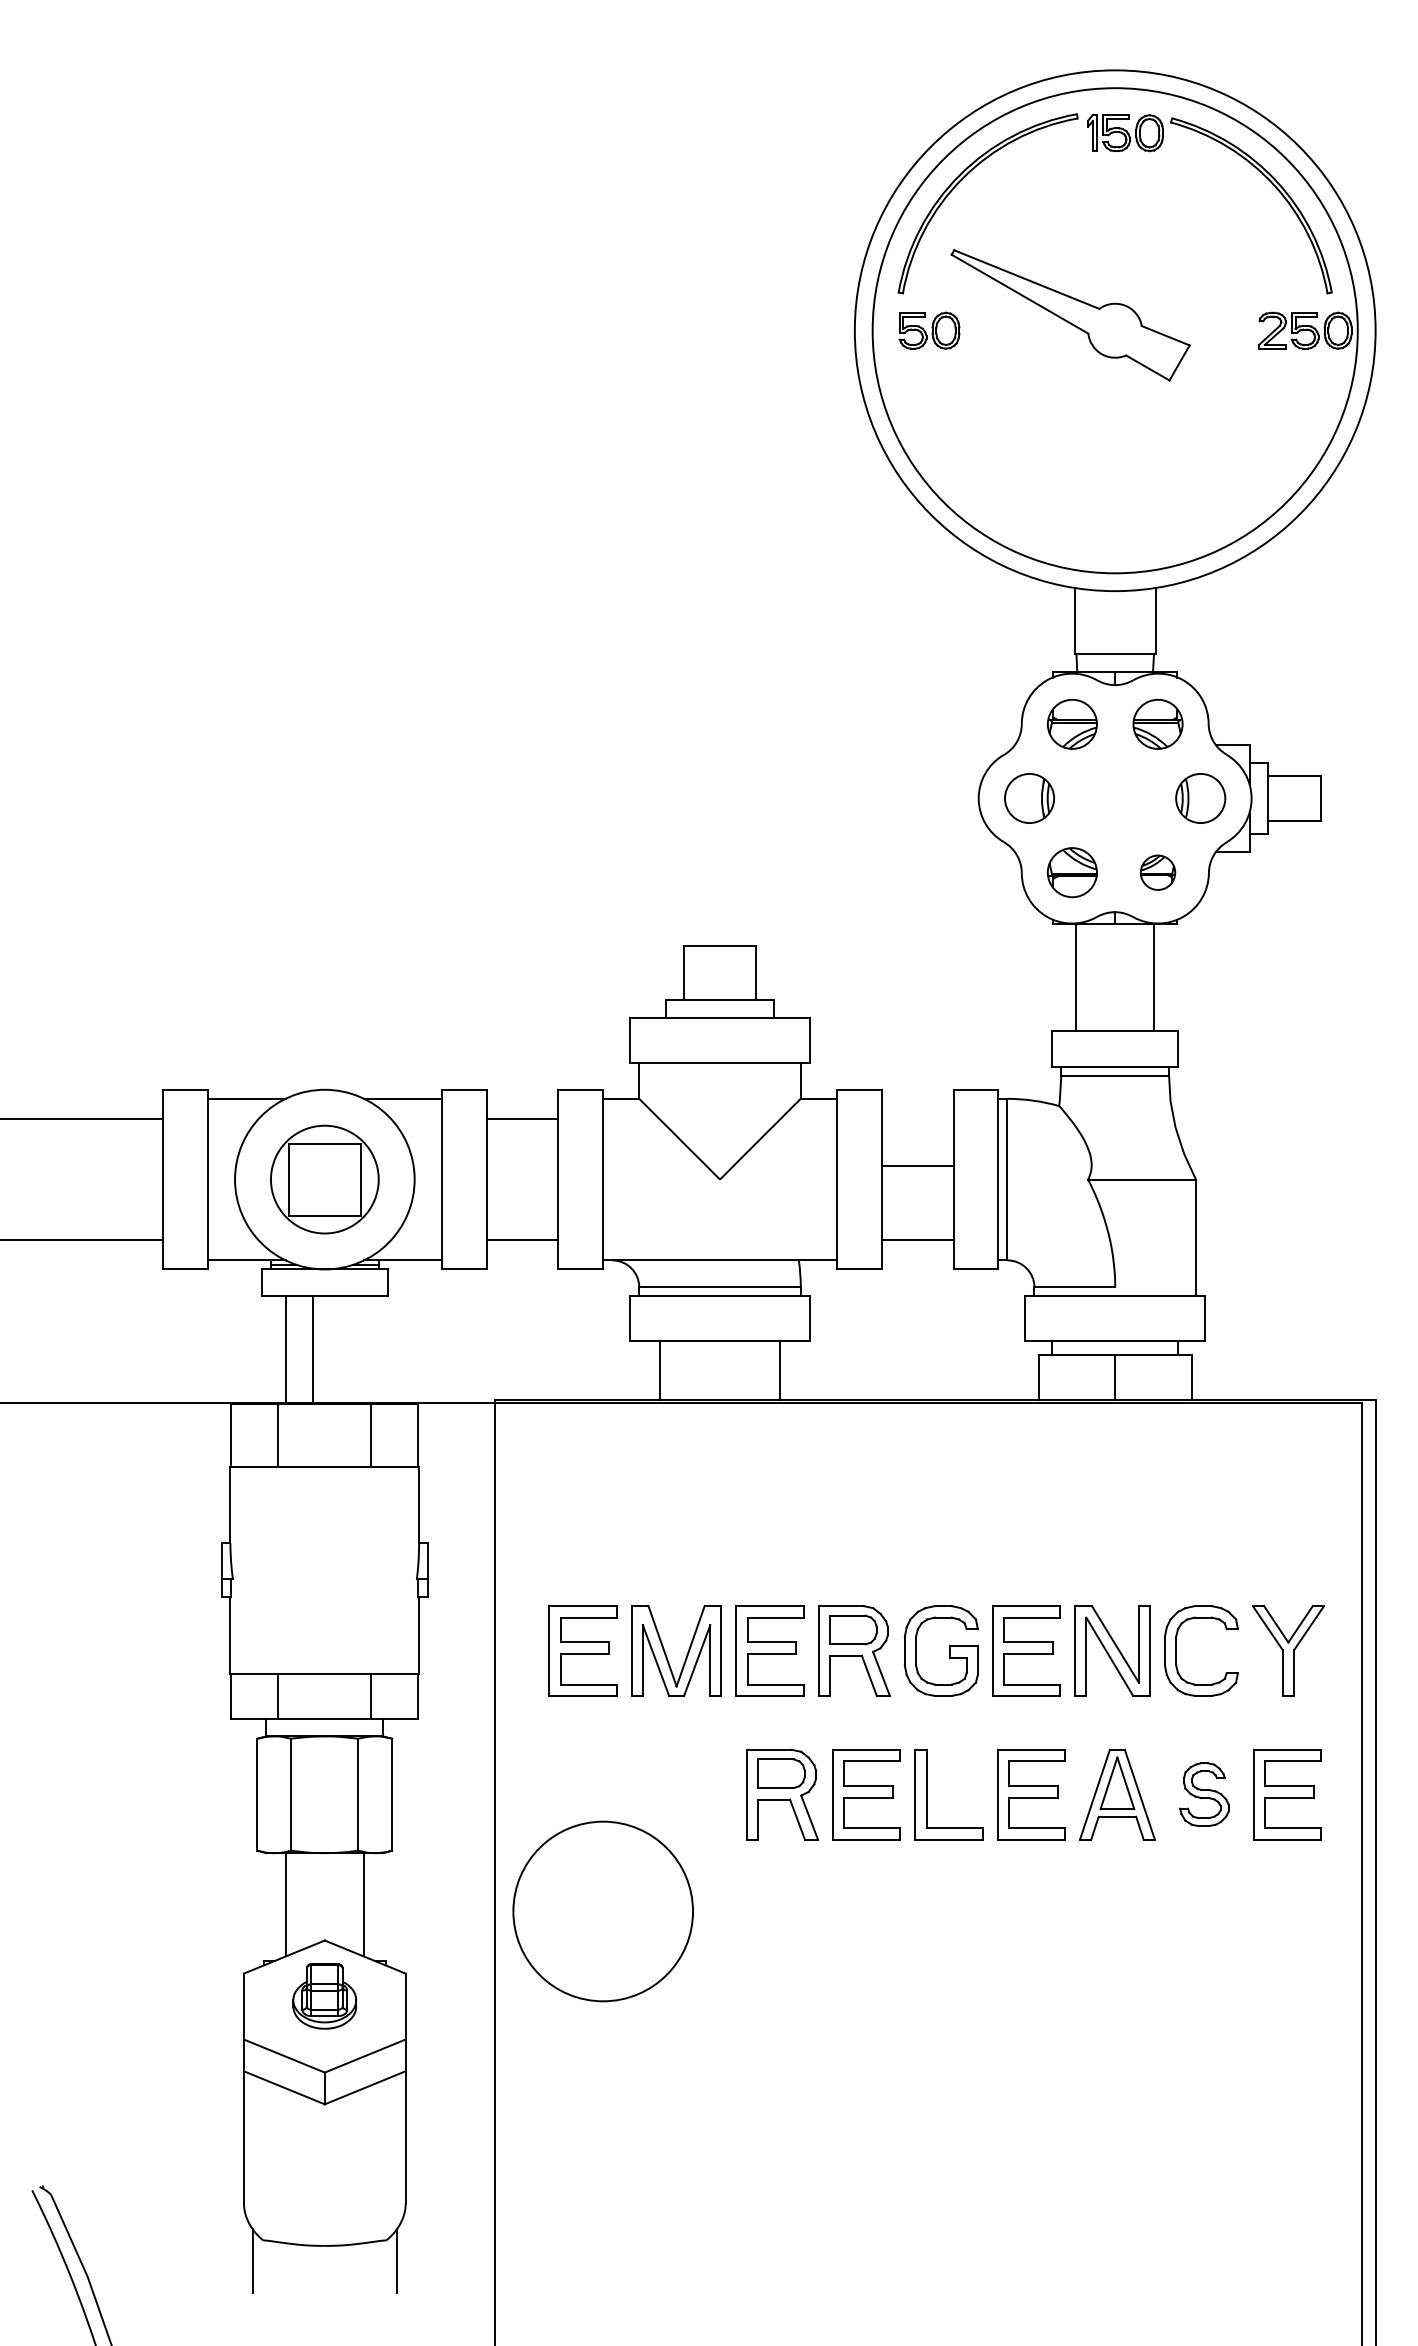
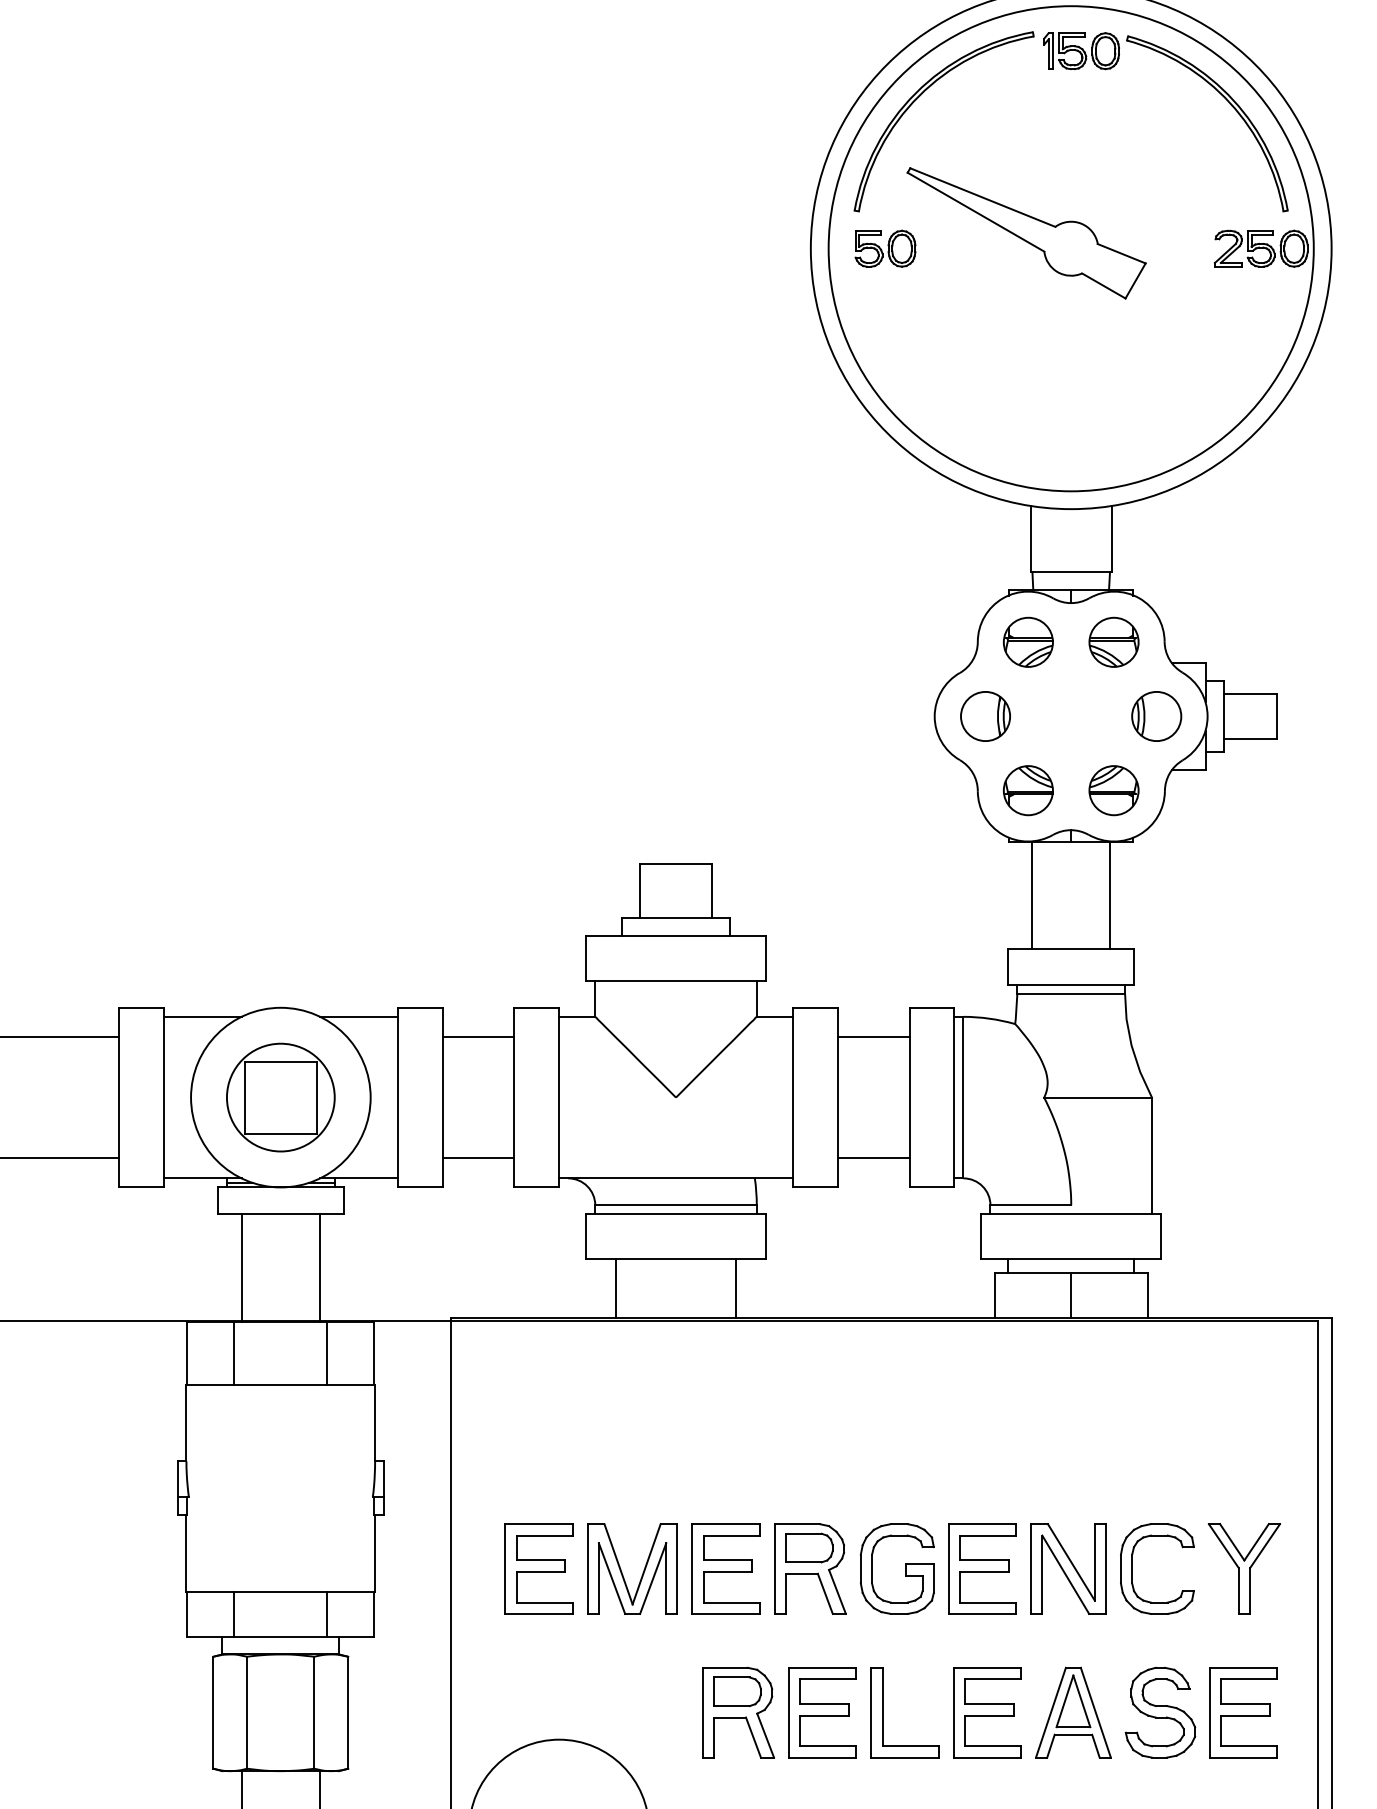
part: (1157, 872) -> (1113, 790), size x1.43
line: (917, 1166) -> (873, 1037), moved
line: (312, 1350) -> (319, 1268), moved
part: (1204, 1794) -> (1160, 1712), size x1.43

